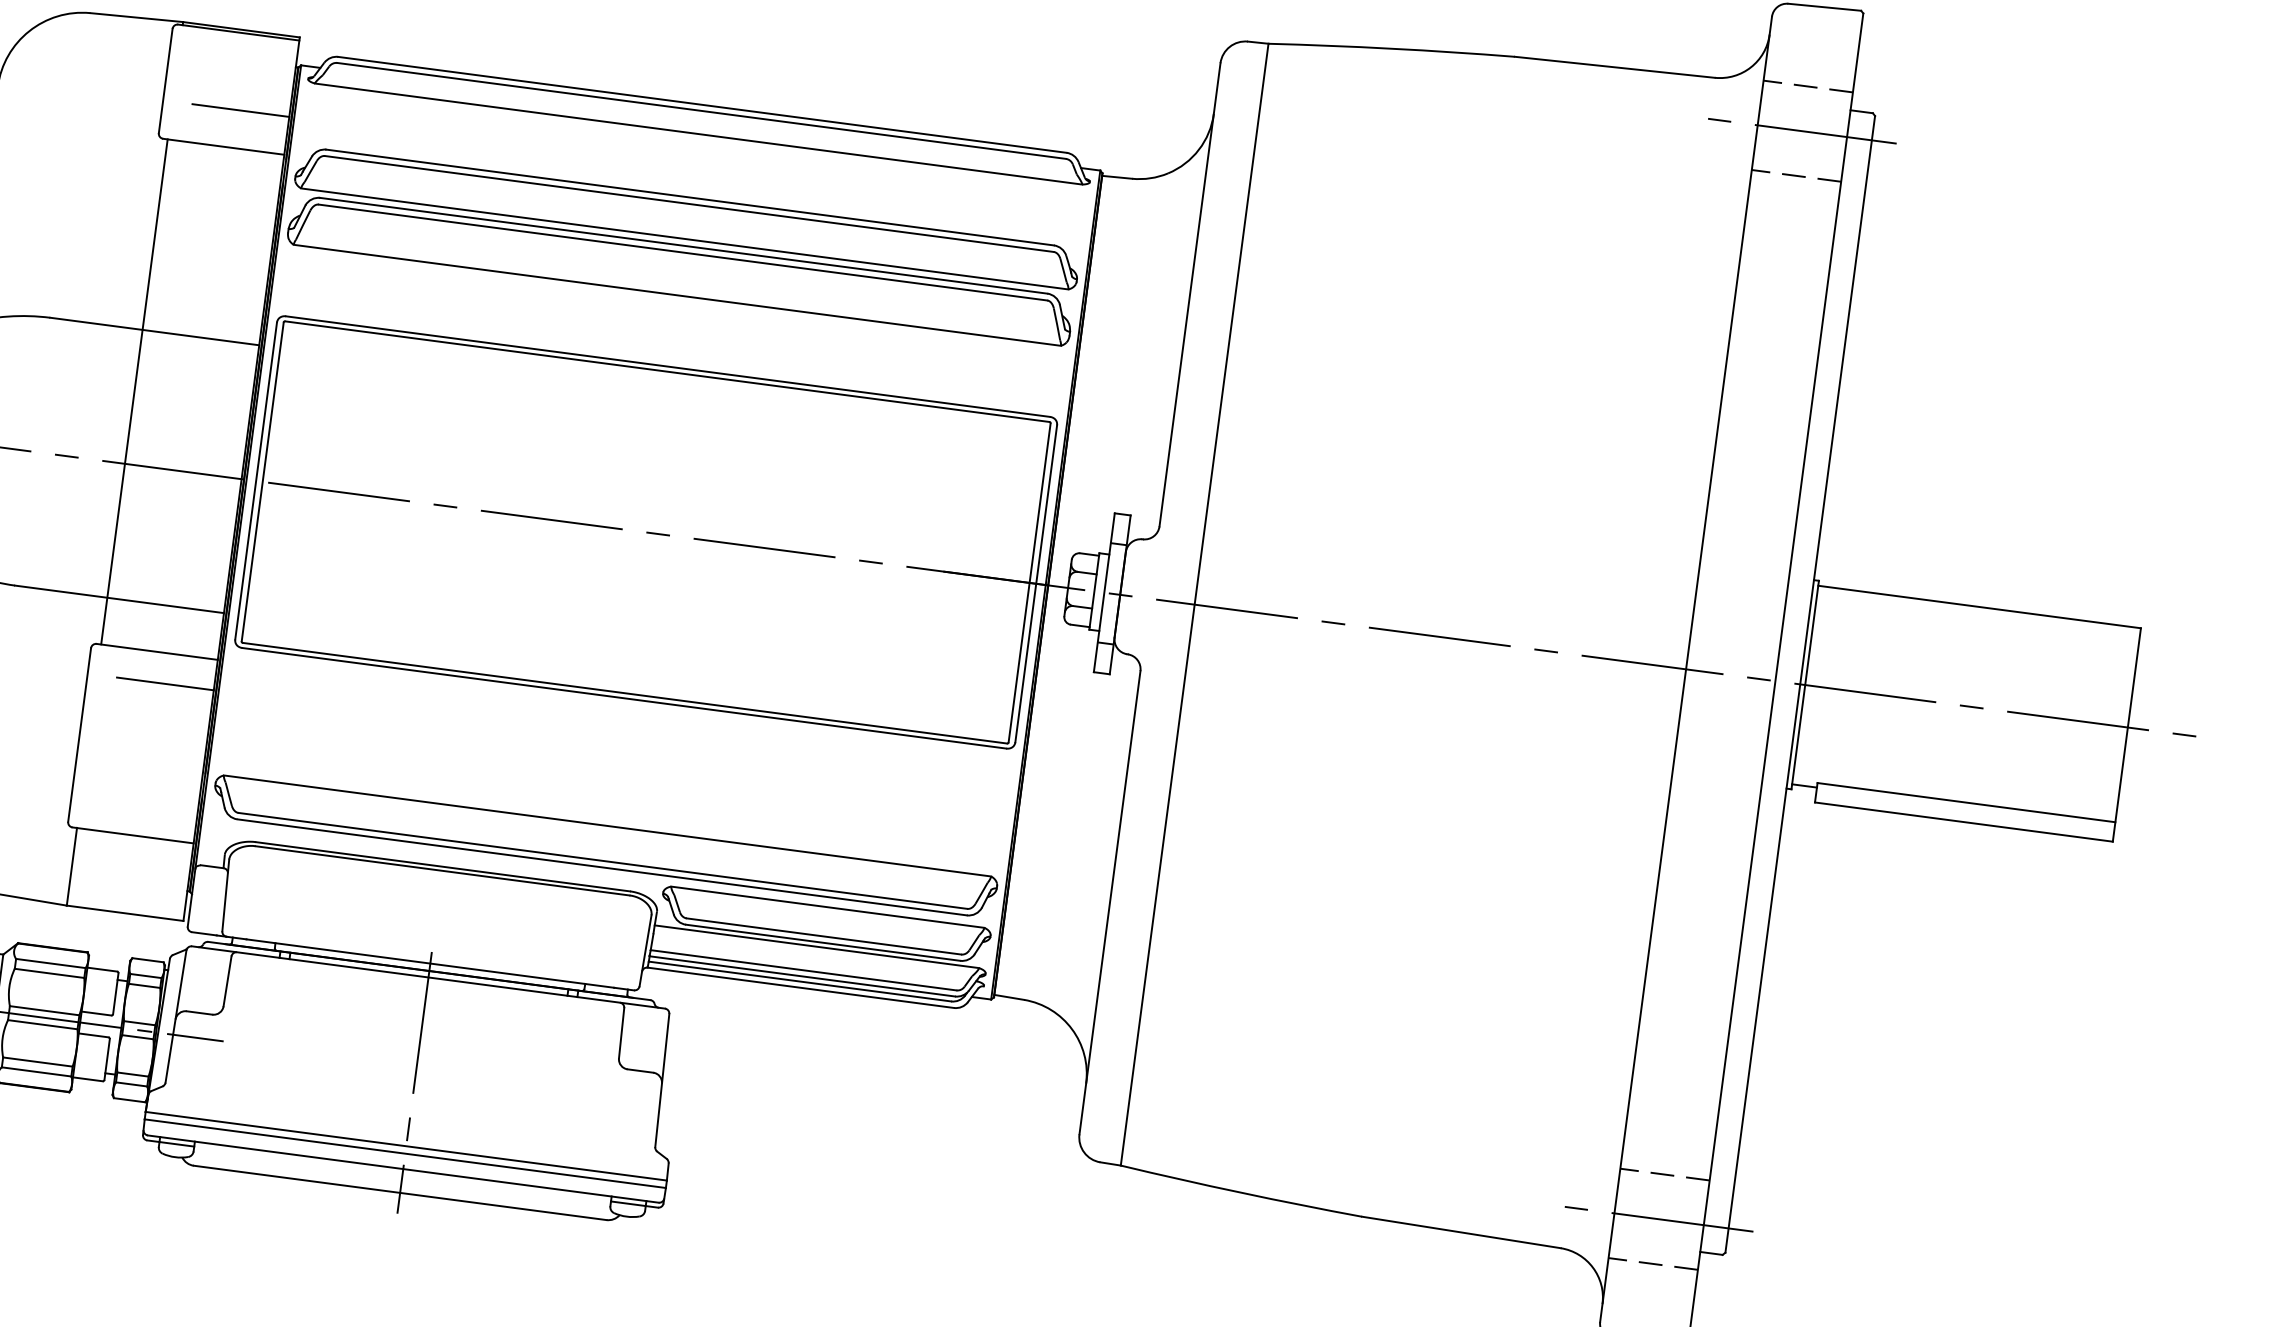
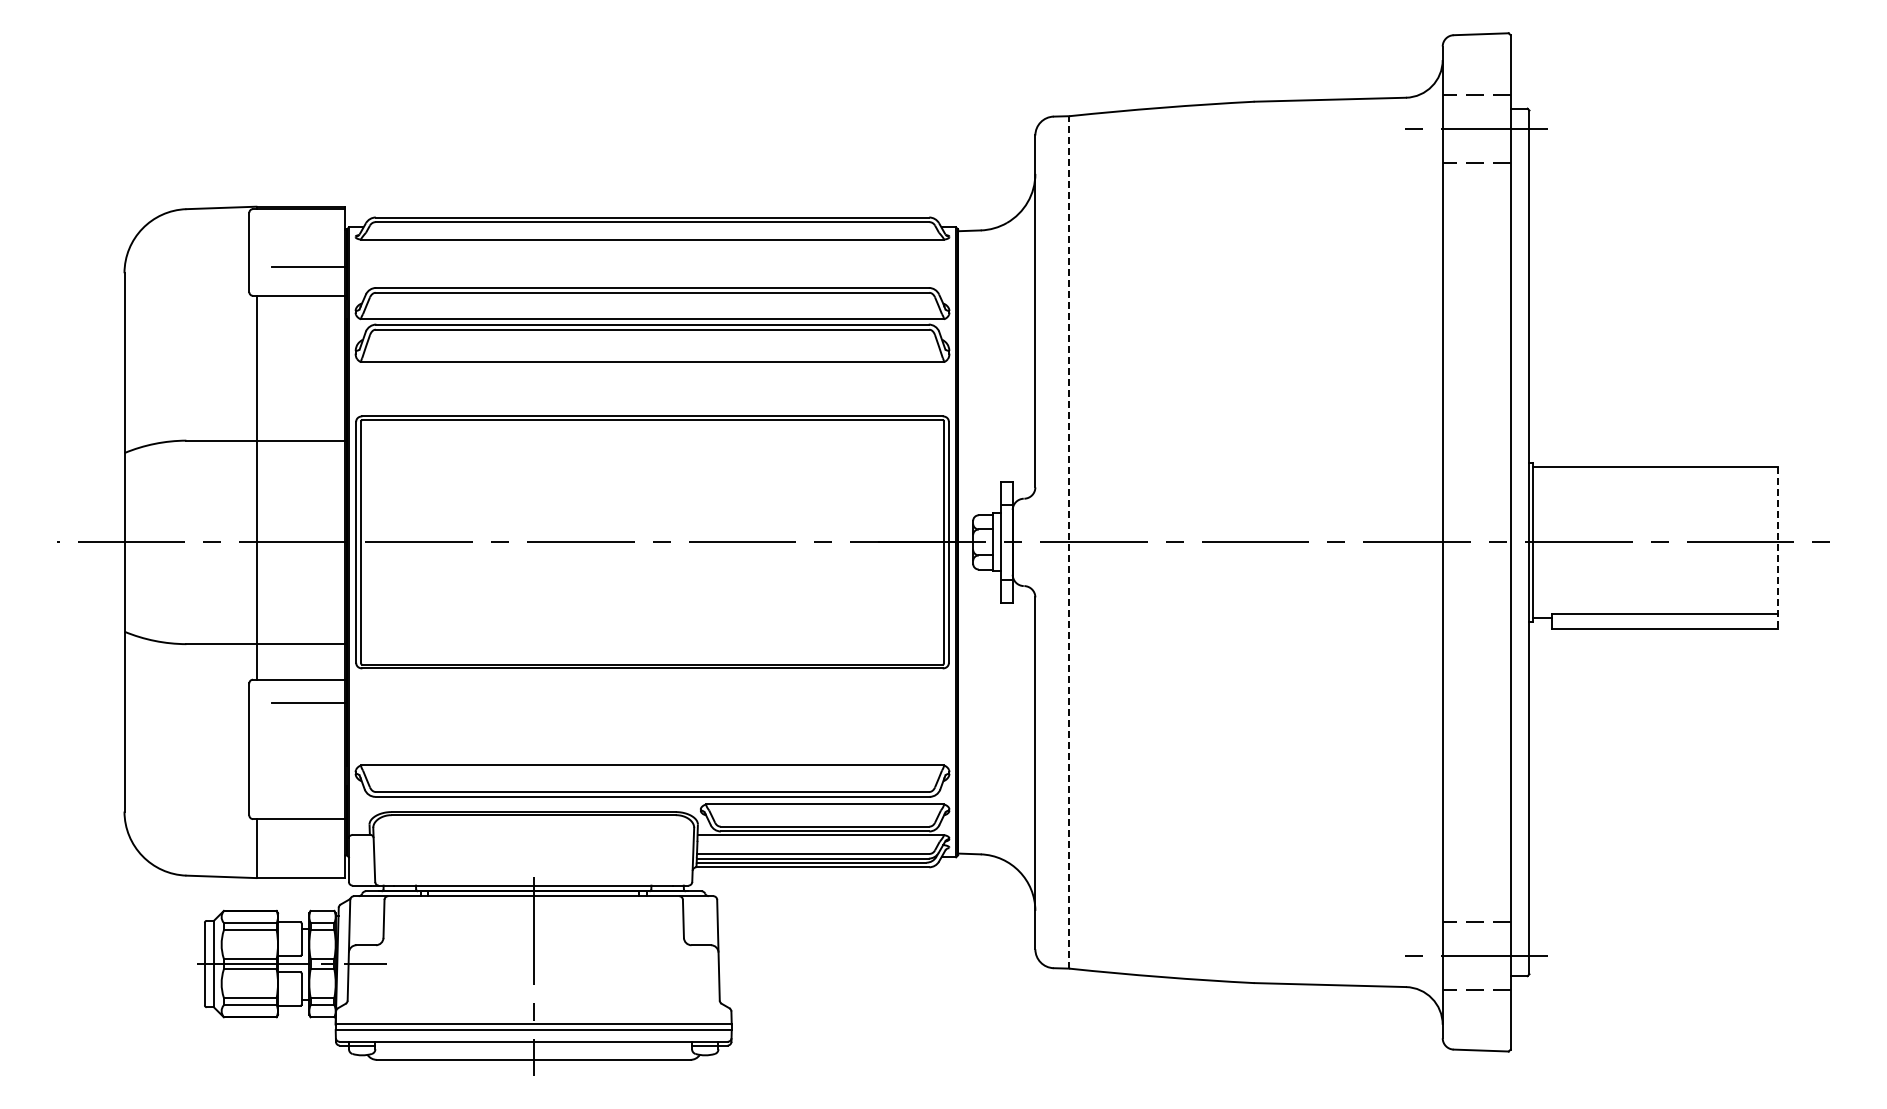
line: (1195, 603) -> (1069, 541), solid -> dashed
line: (2126, 735) -> (1778, 548), solid -> dashed

